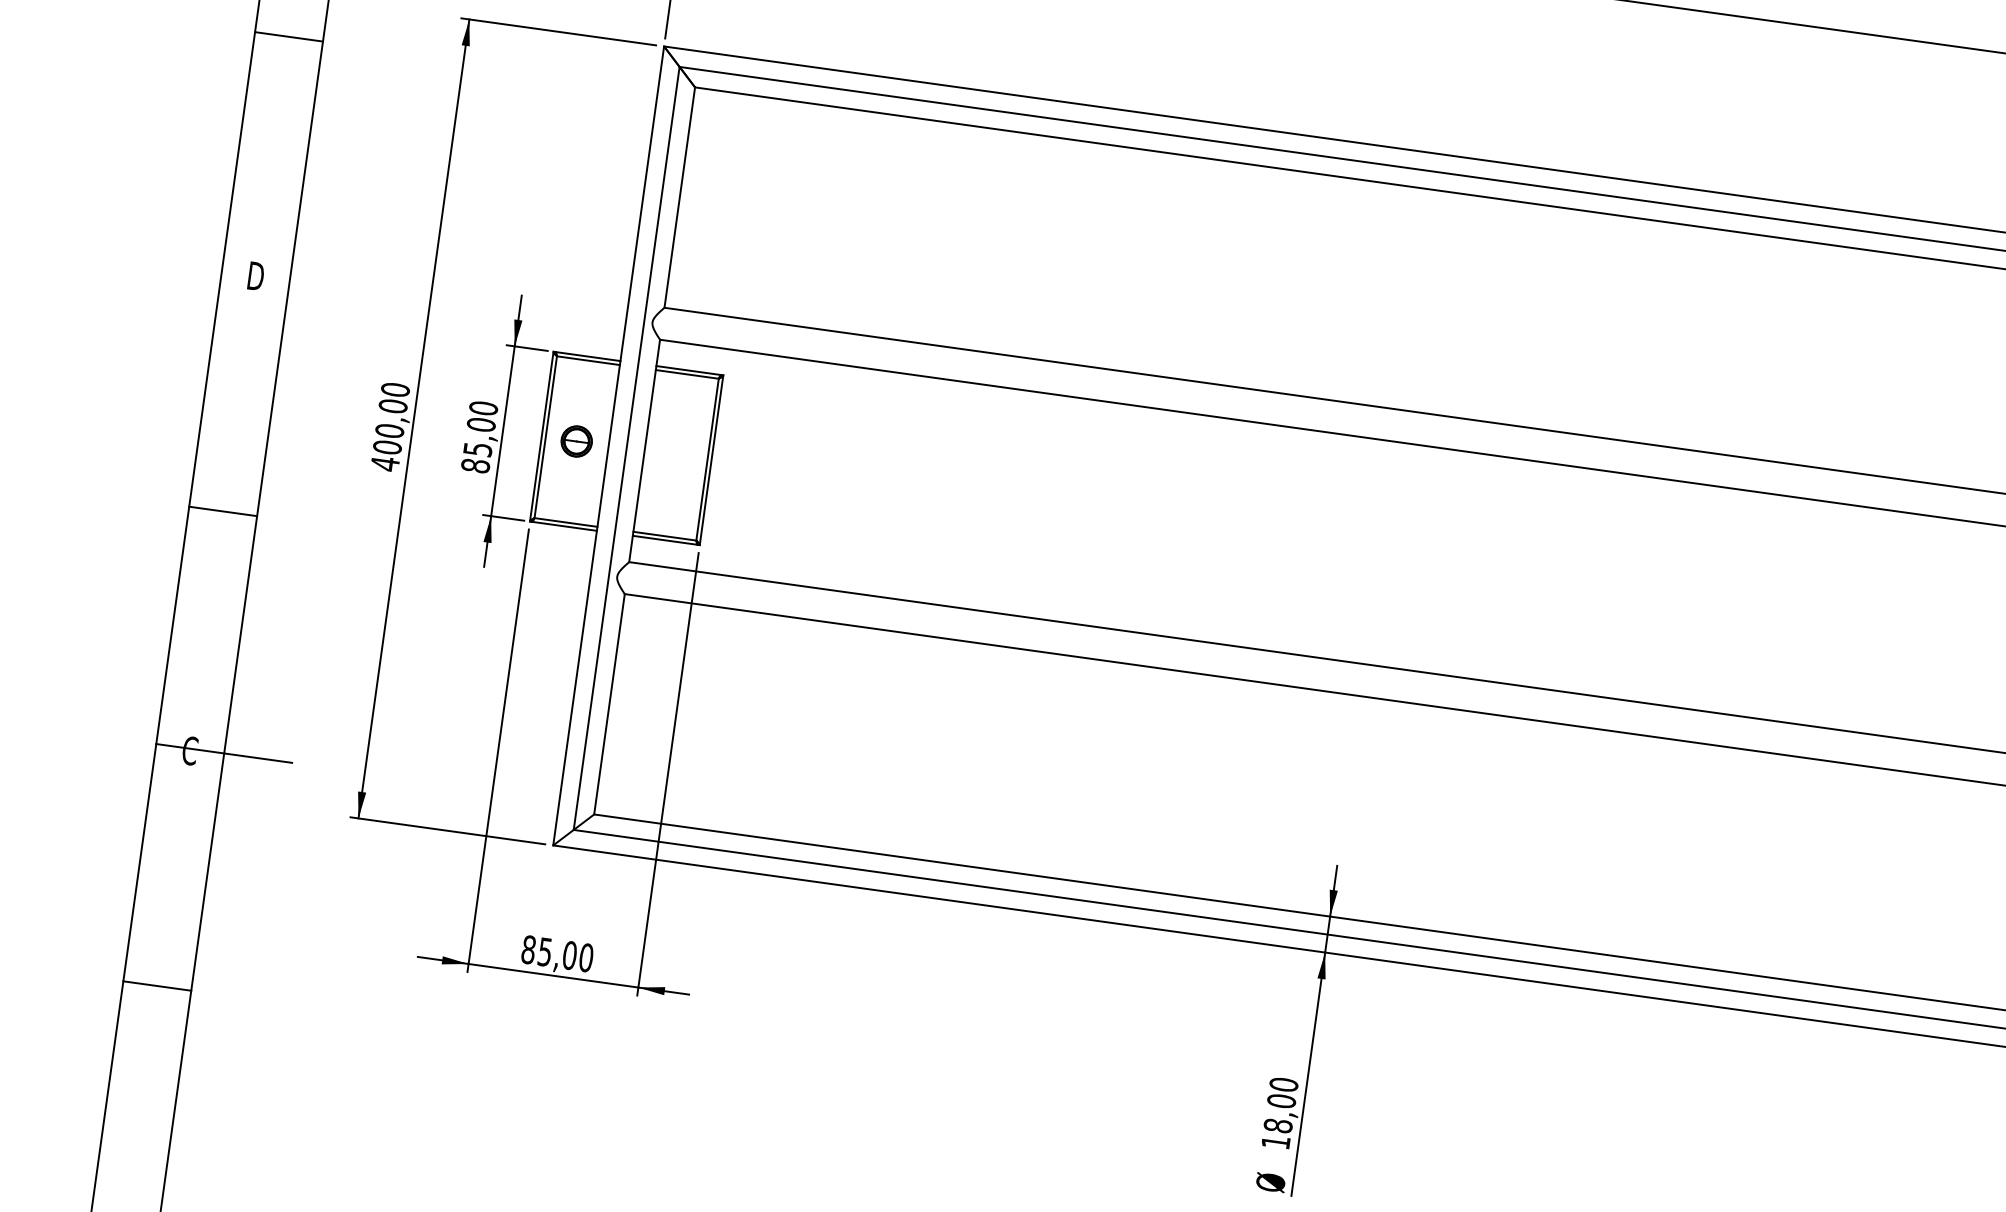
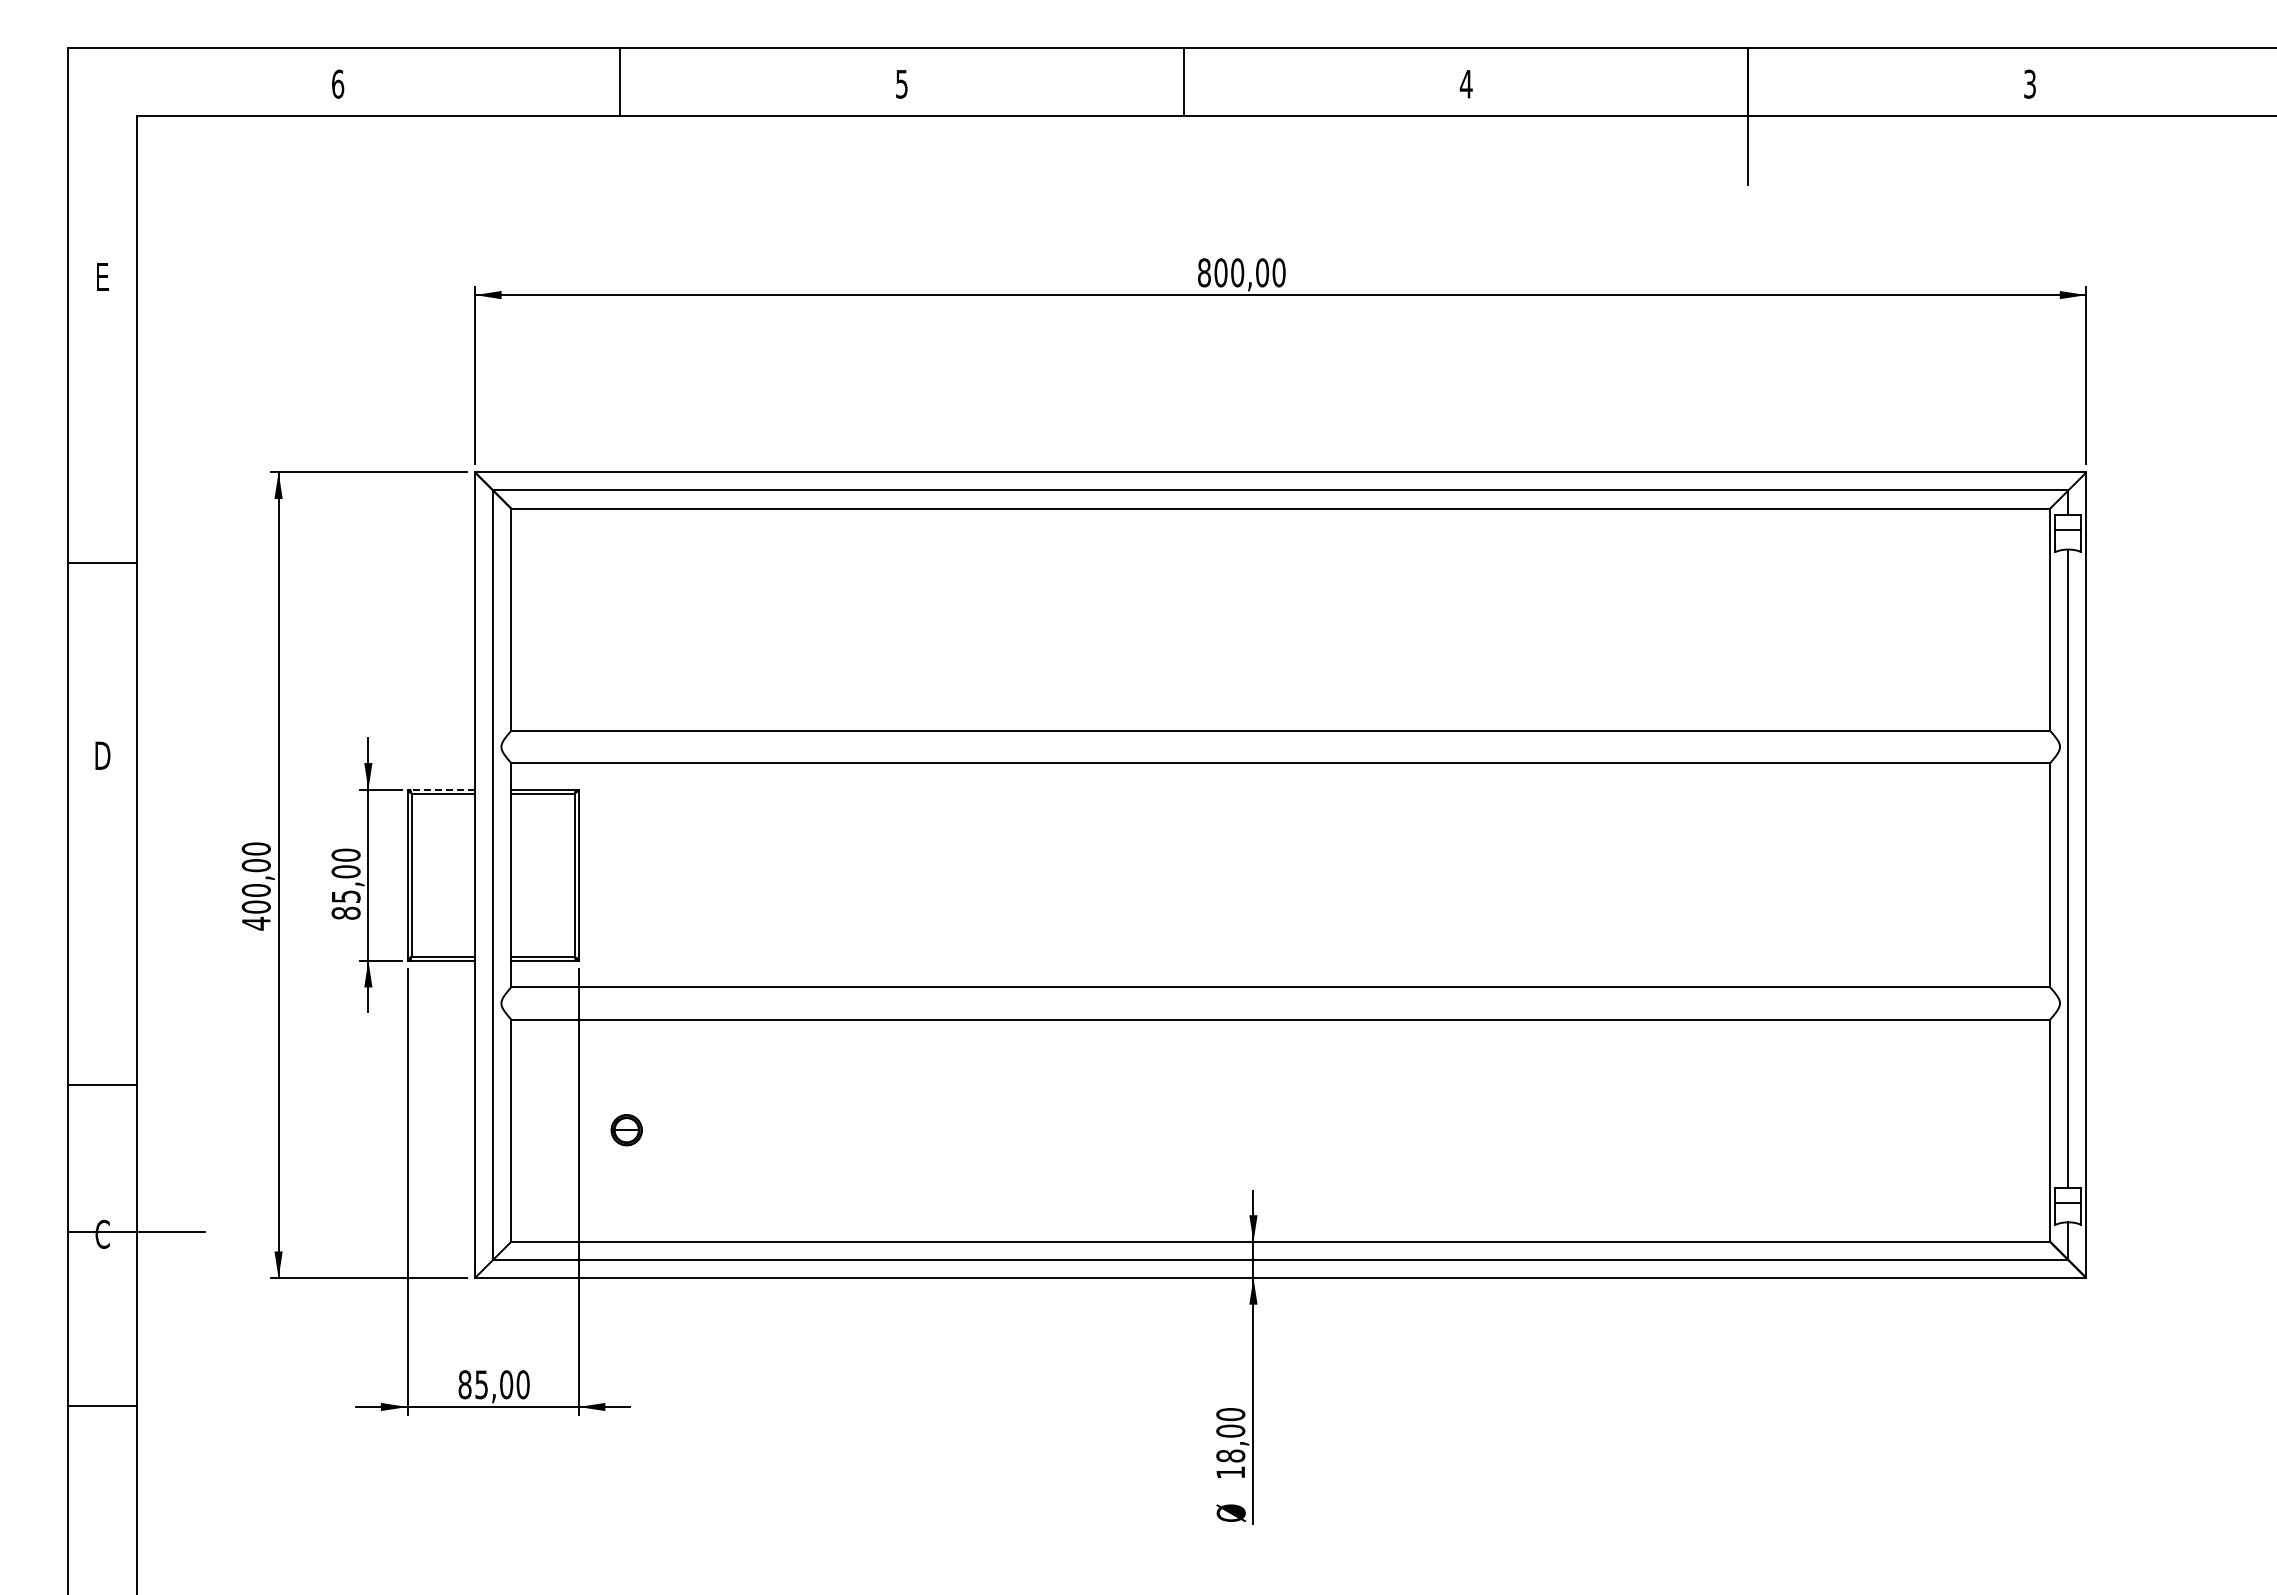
line: (288, 37) -> (102, 563), moved
line: (588, 356) -> (442, 789), solid -> dashed
part: (576, 441) -> (626, 1130), moved
line: (223, 511) -> (102, 1084), moved
line: (157, 985) -> (102, 1405), moved

